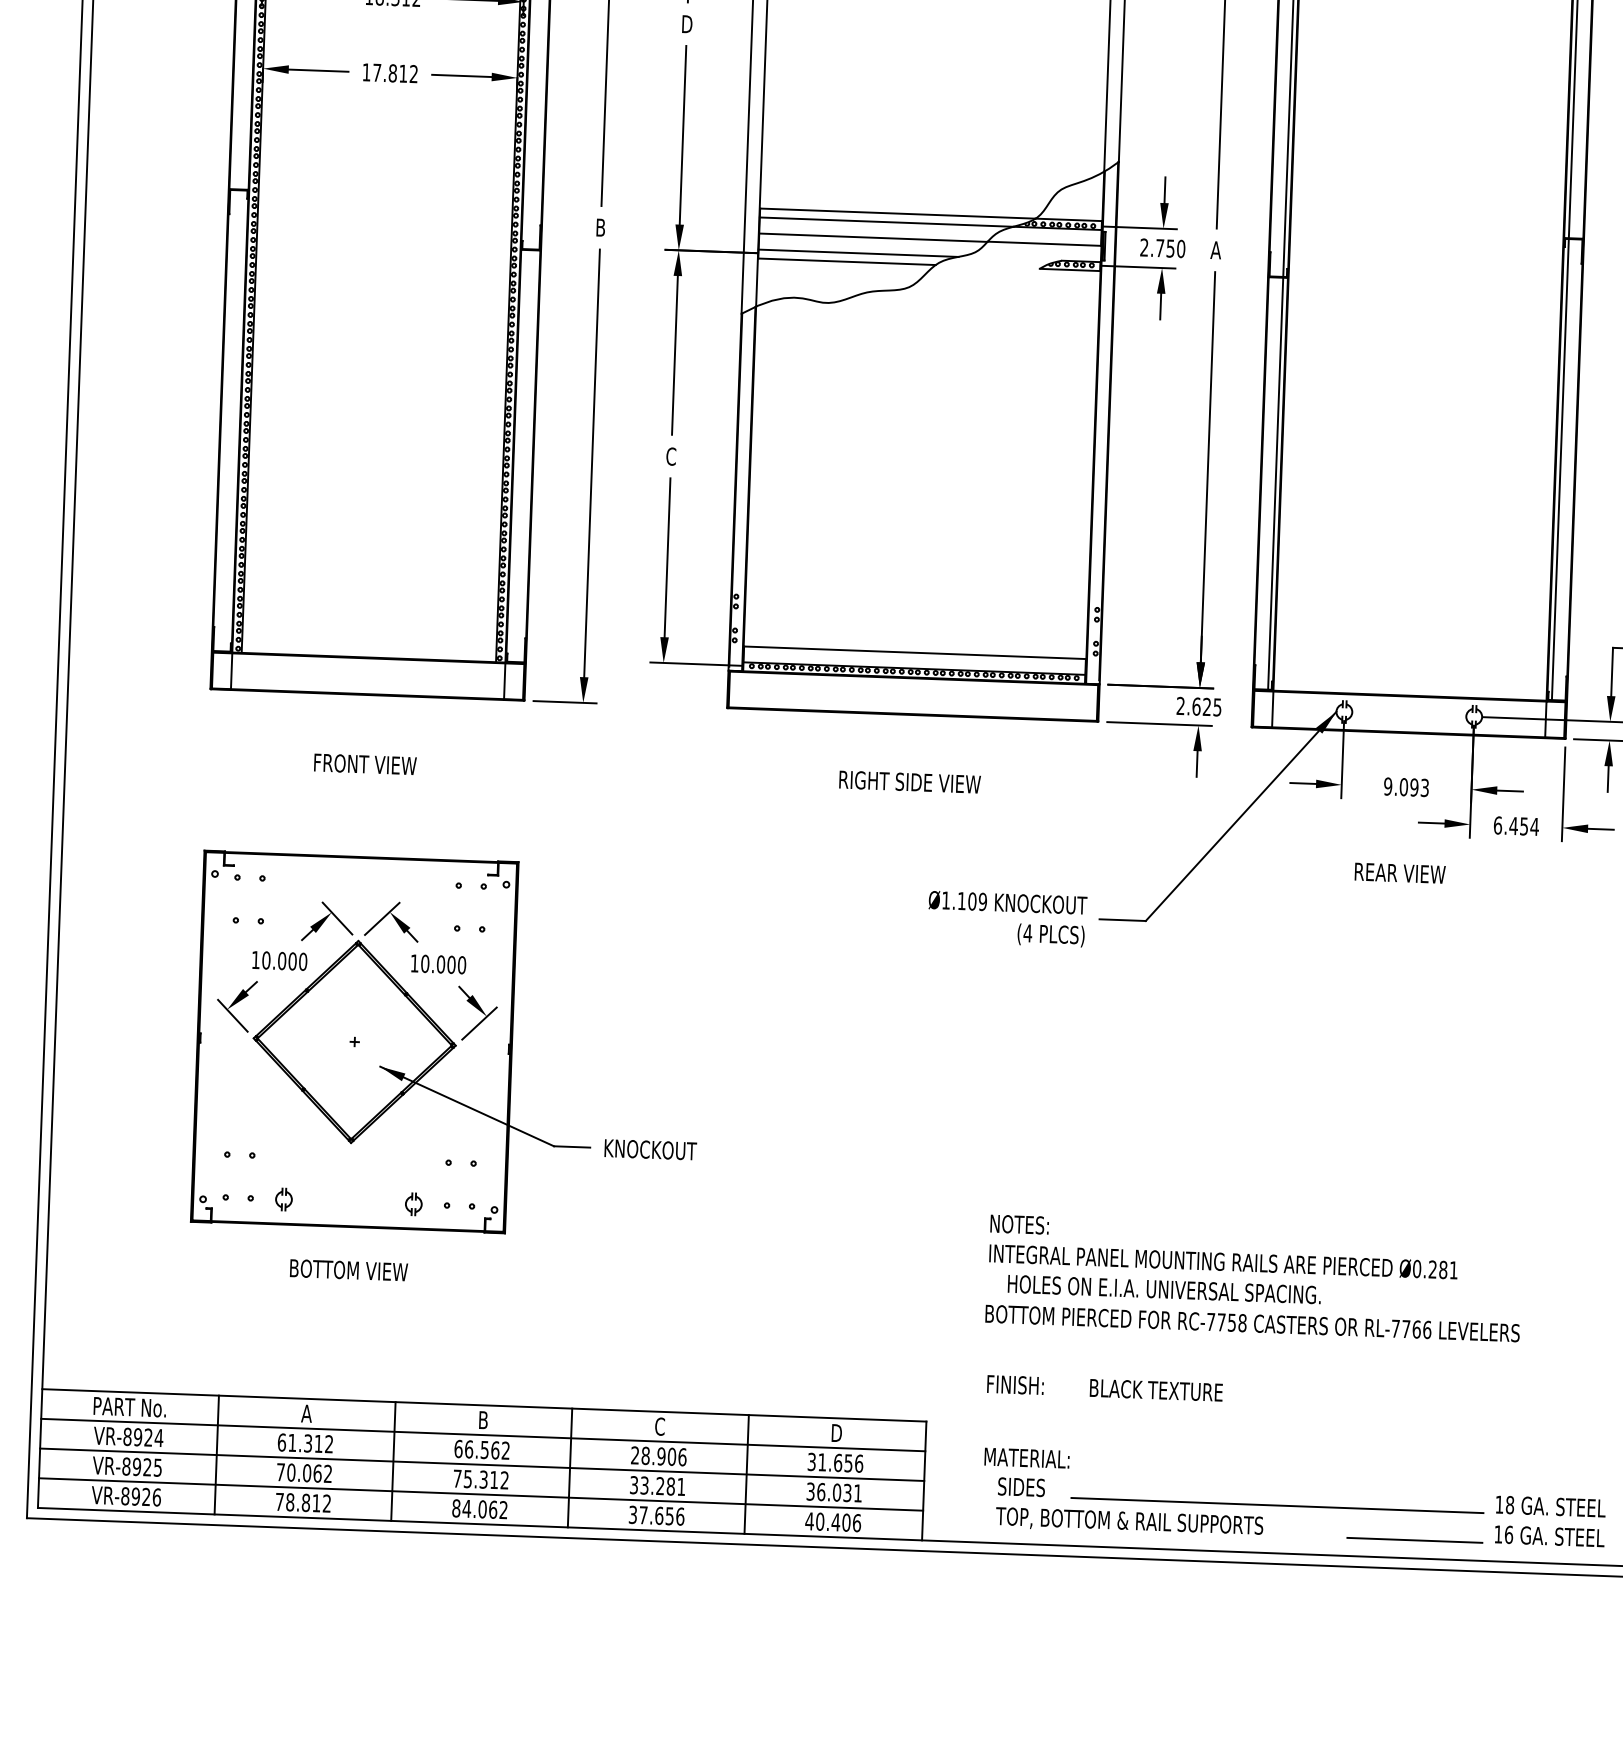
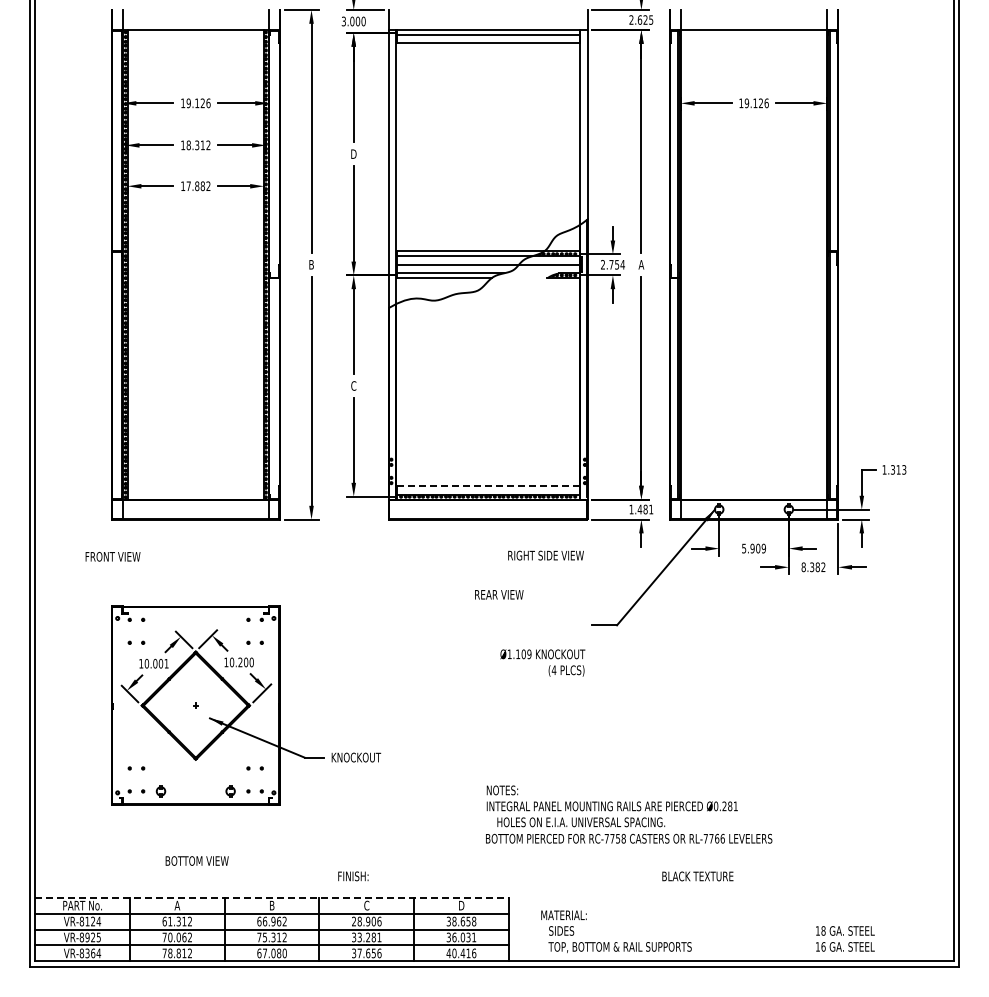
text: (402, 74) -> (202, 186), 17.812 -> 17.882
text: (1180, 248) -> (622, 264), 2.750 -> 2.754
line: (915, 653) -> (488, 486), solid -> dashed
text: (1199, 706) -> (641, 509), 2.625 -> 1.481
text: (364, 763) -> (112, 556), moved
text: (909, 781) -> (545, 555), moved
text: (1405, 787) -> (753, 548), 9.093 -> 5.909
text: (1516, 826) -> (813, 567), 6.454 -> 8.382
text: (1400, 872) -> (499, 594), moved
text: (1006, 918) -> (542, 662), moved
text: (302, 961) -> (166, 663), 10.000 -> 10.001
text: (441, 964) -> (240, 662), 10.000 -> 10.200
text: (347, 1269) -> (196, 860), moved
text: (1254, 1278) -> (629, 814), moved
text: (1015, 1385) -> (353, 876), moved
text: (1155, 1390) -> (697, 876), moved
line: (484, 1405) -> (272, 897), solid -> dashed
text: (137, 1437) -> (87, 921), VR-8924 -> VR-8124
text: (484, 1447) -> (273, 920), 66.562 -> 66.962
text: (841, 1462) -> (464, 921), 31.656 -> 38.658
text: (145, 1497) -> (92, 953), VR-8926 -> VR-8364
line: (1276, 1505) -> (698, 935), removed
text: (478, 1509) -> (271, 953), 84.062 -> 67.080
text: (846, 1522) -> (468, 953), 40.406 -> 40.416
line: (1415, 1539) -> (773, 951), removed

